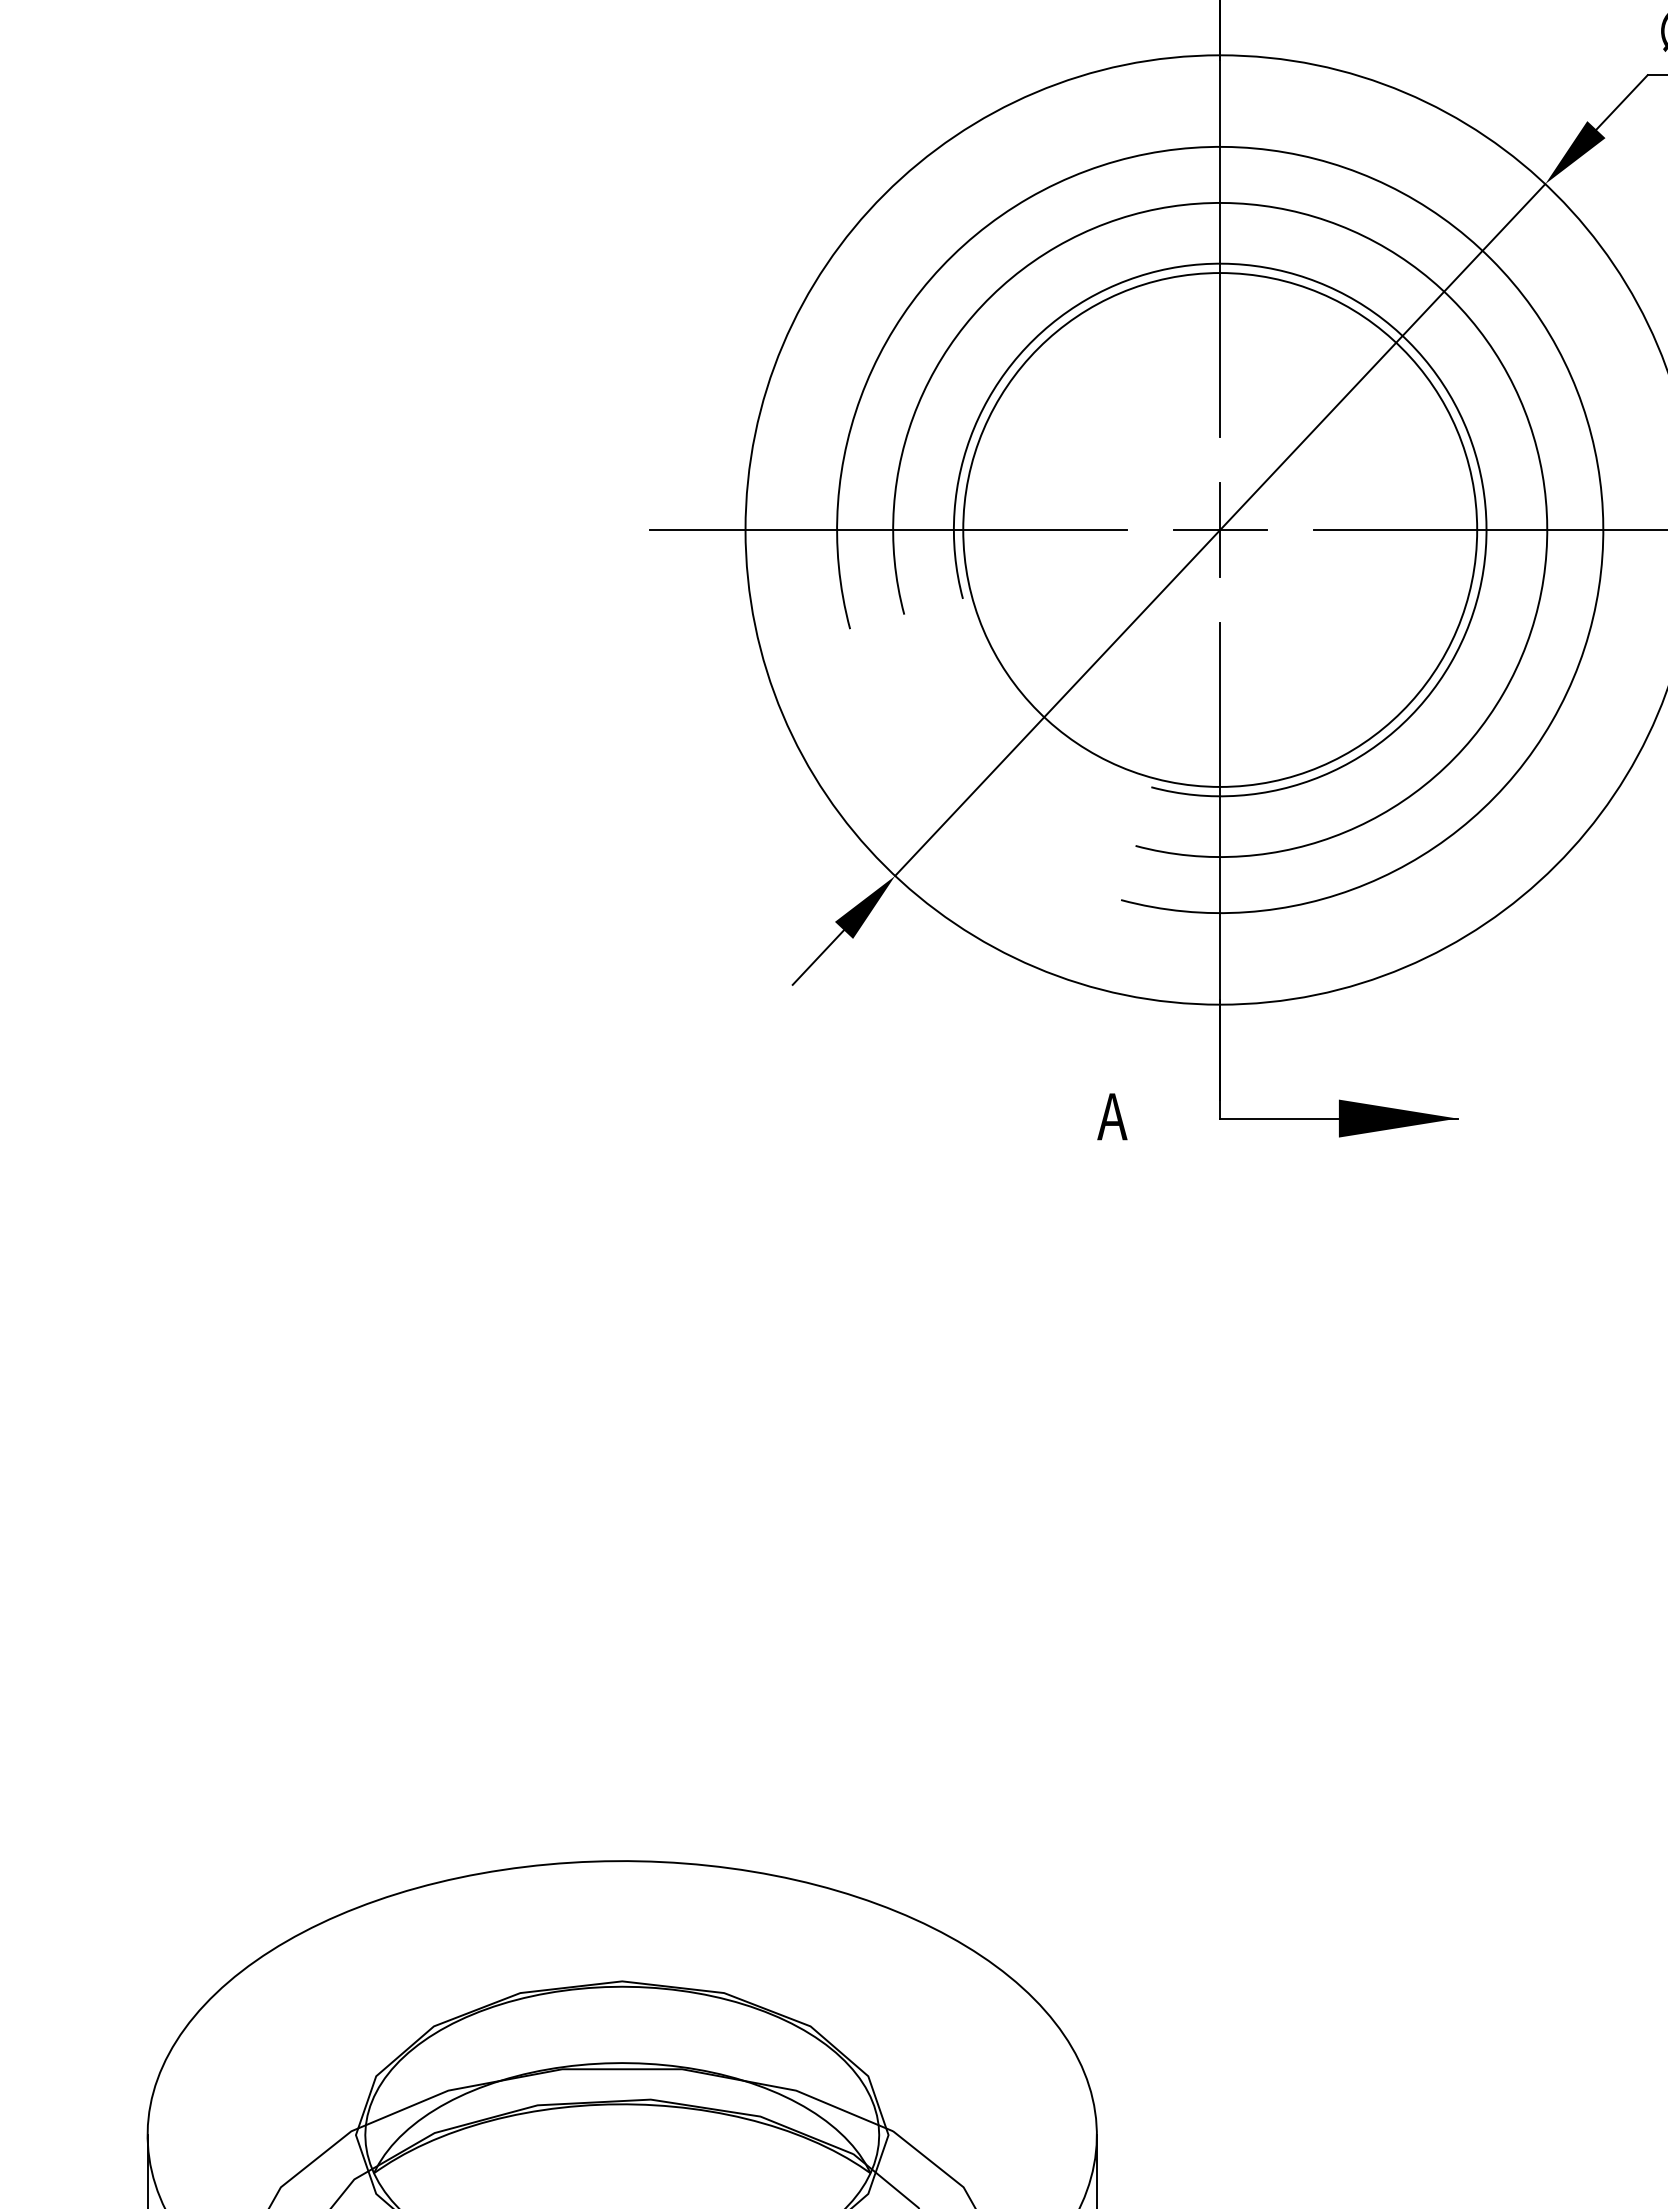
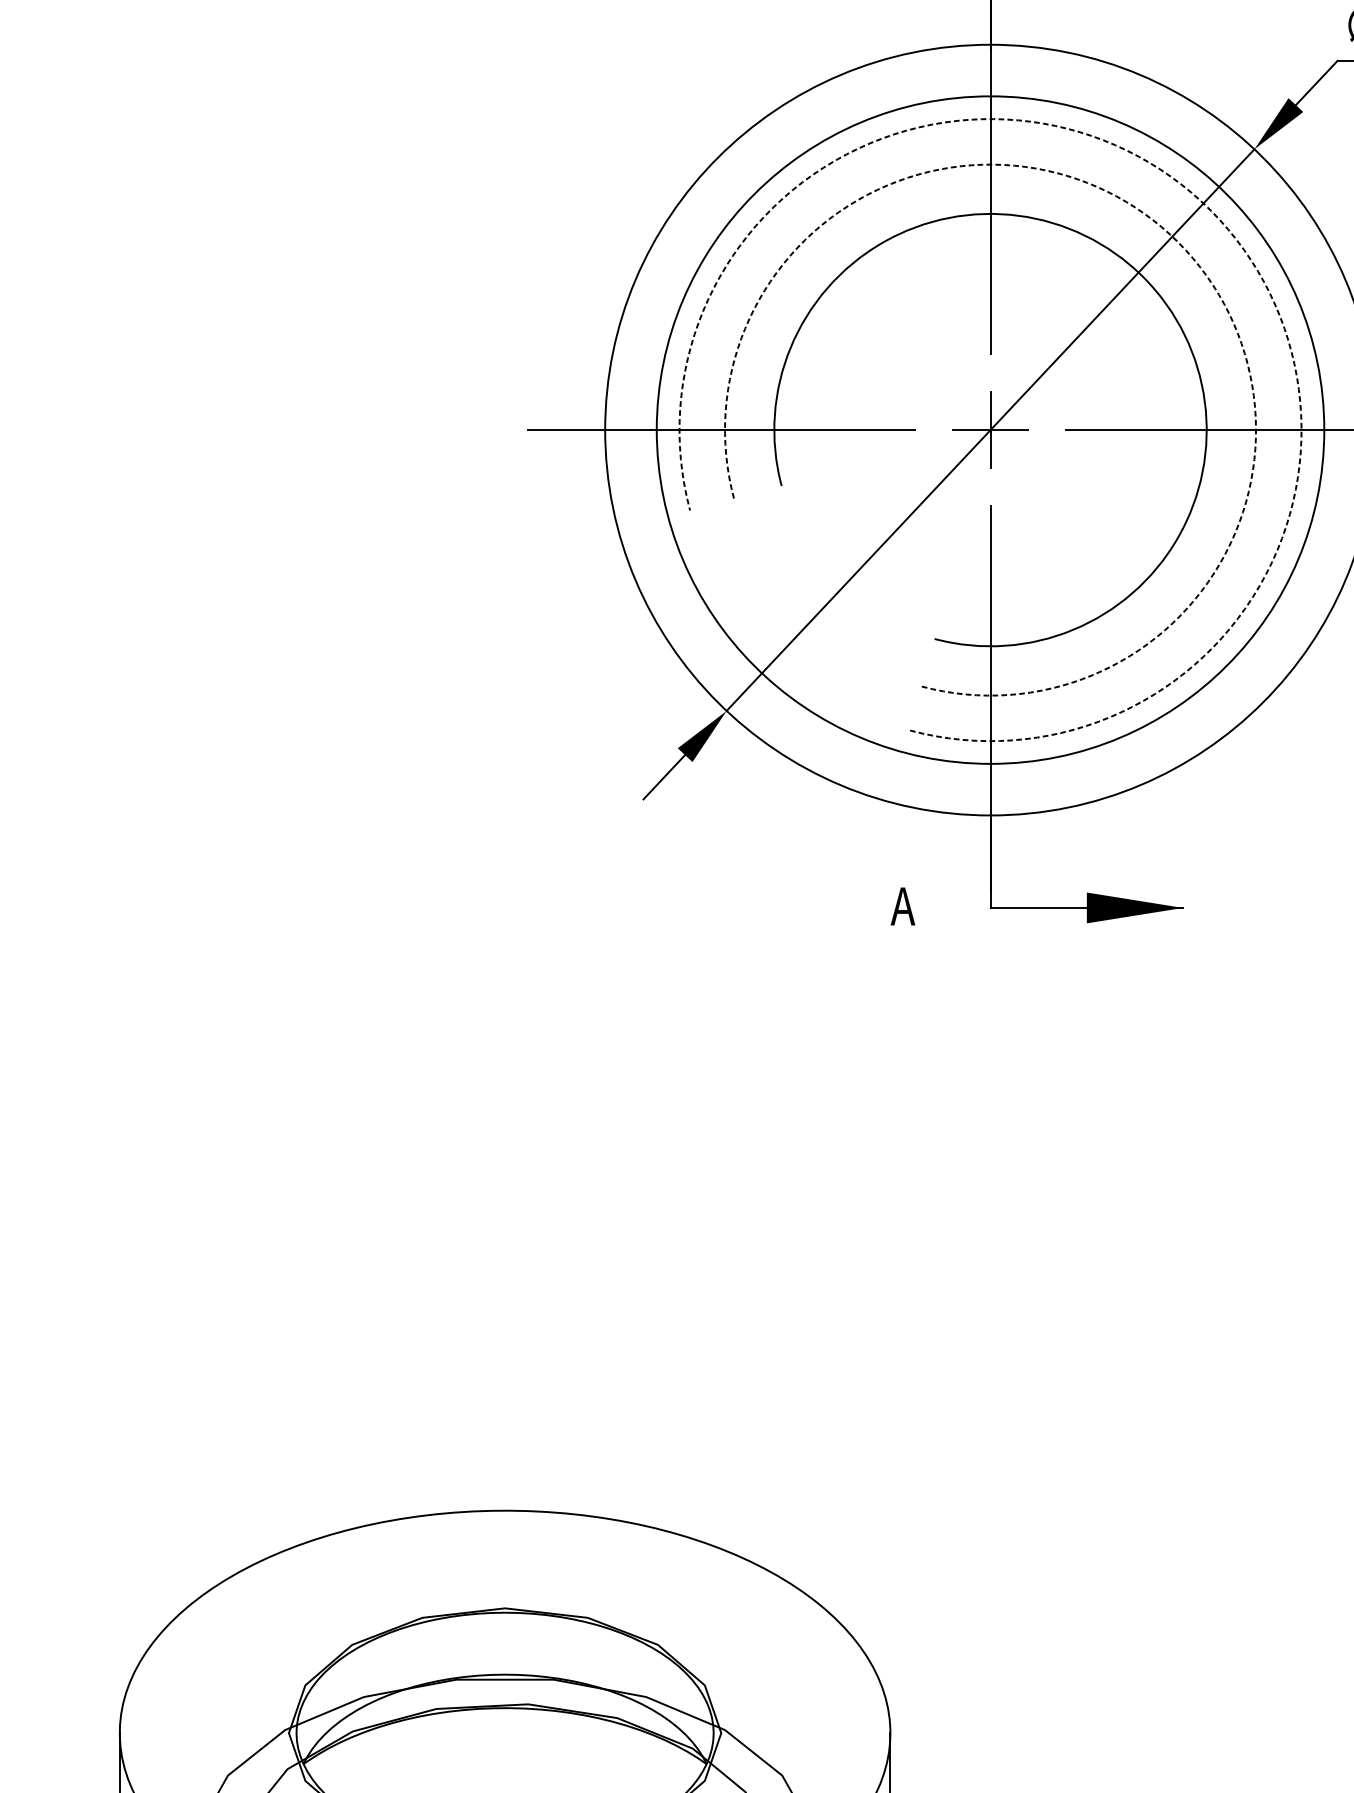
arc: (1491, 259) -> (1210, 210), solid -> dashed
arc: (1451, 298) -> (1178, 242), solid -> dashed
circle: (1220, 529) -> (990, 429), size x1.6

